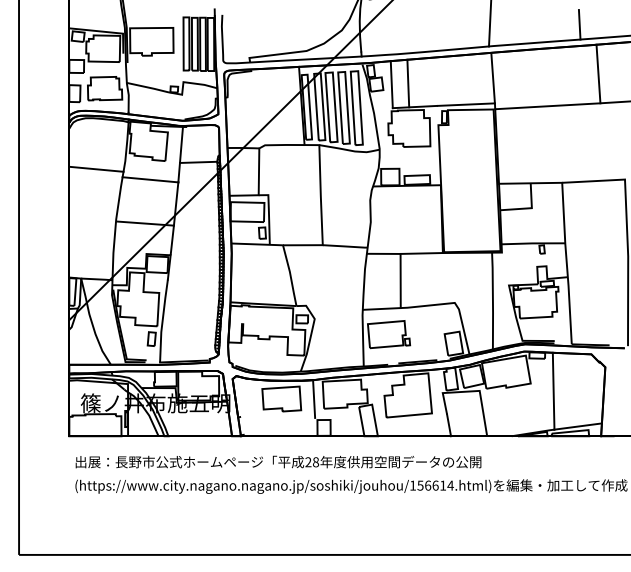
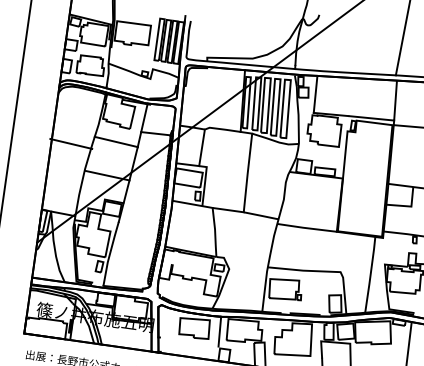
line: (408, 83) -> (328, 95), removed
line: (96, 168) -> (71, 143), moved
line: (400, 280) -> (300, 248), removed

